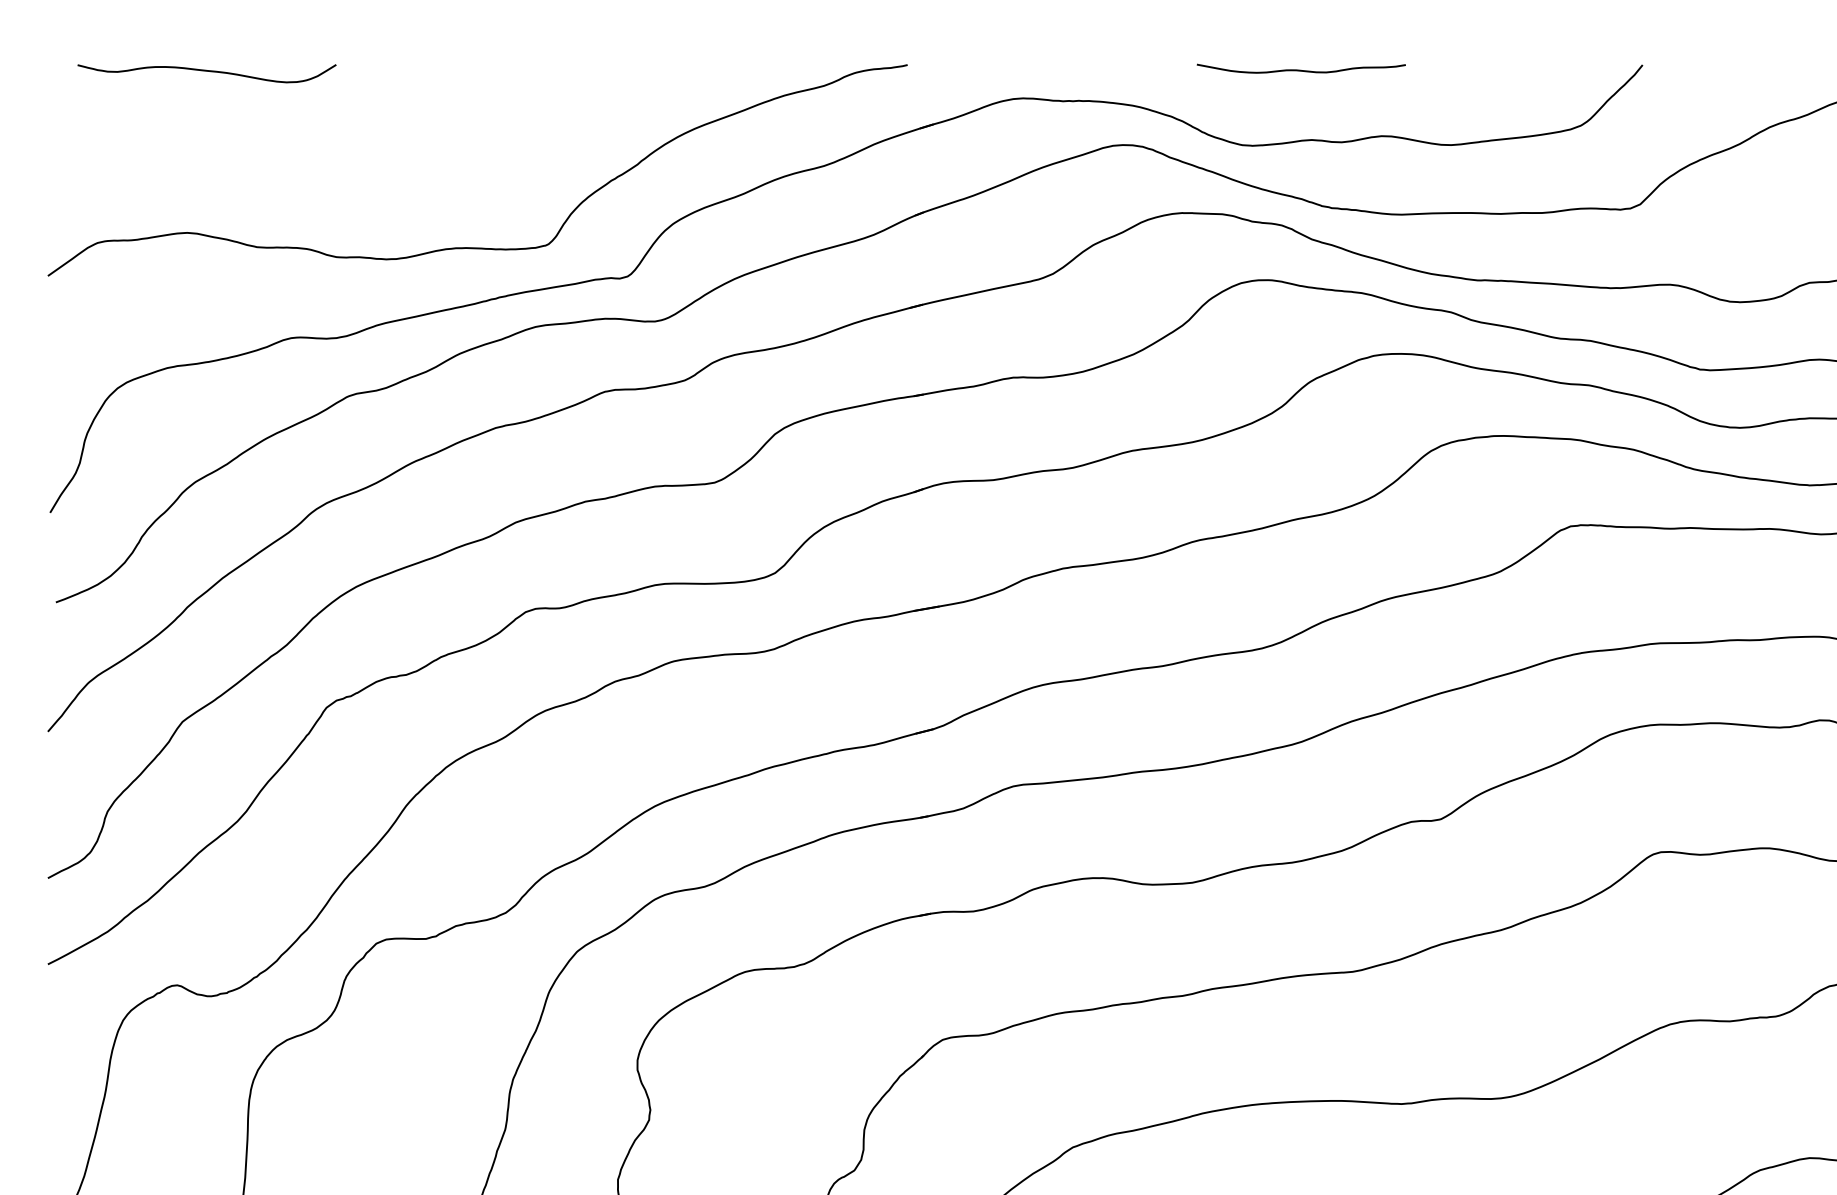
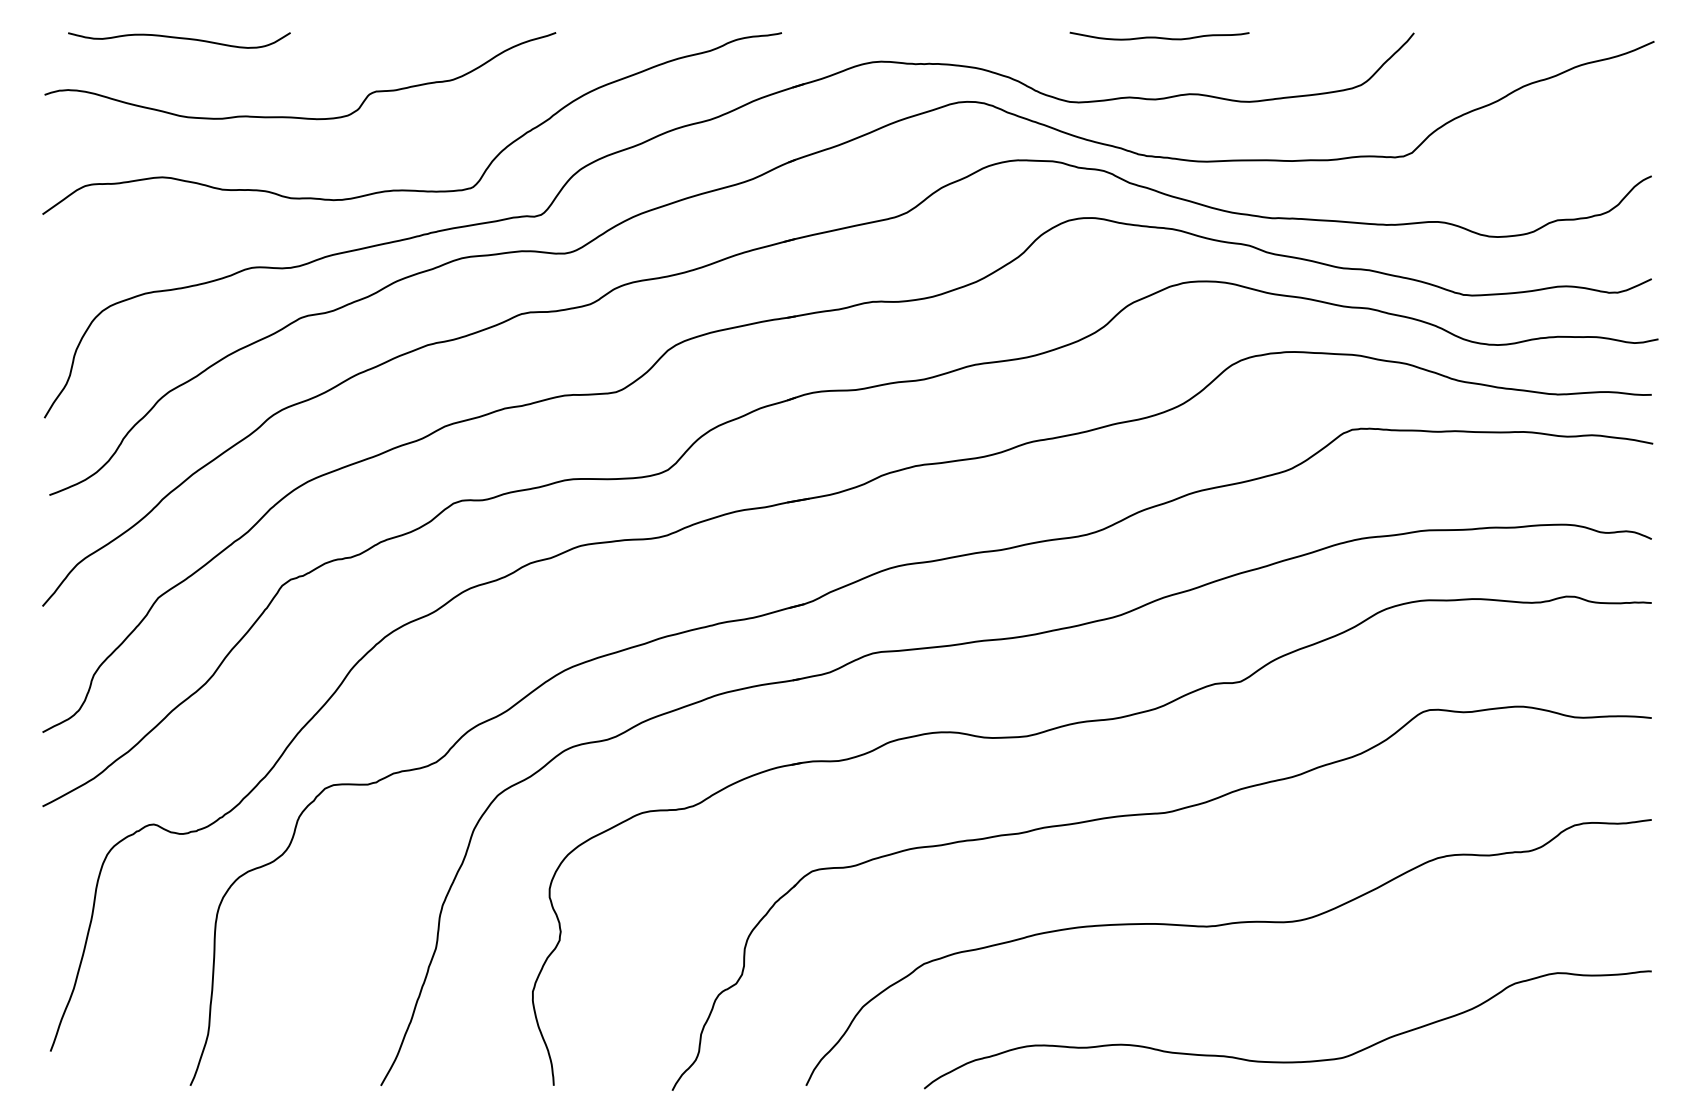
curve: (1301, 70) -> (1159, 37), moved
curve: (342, 162) -> (295, 116), added

